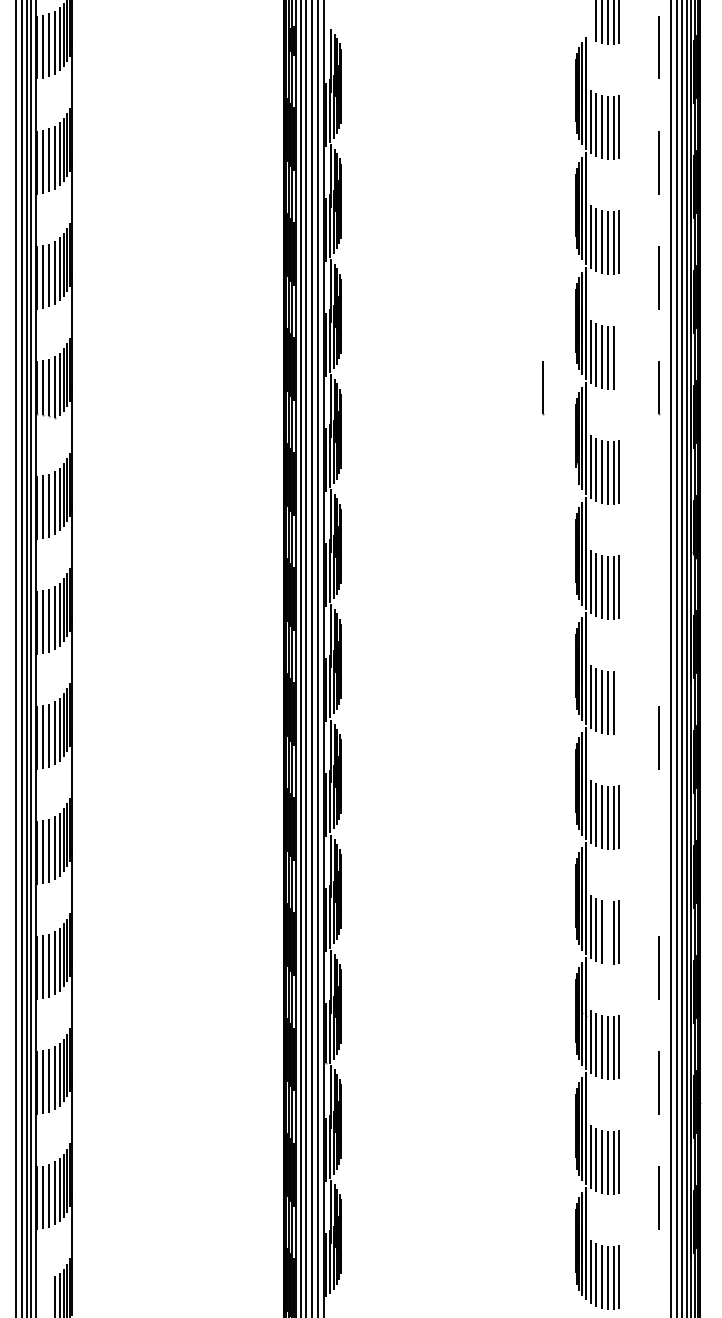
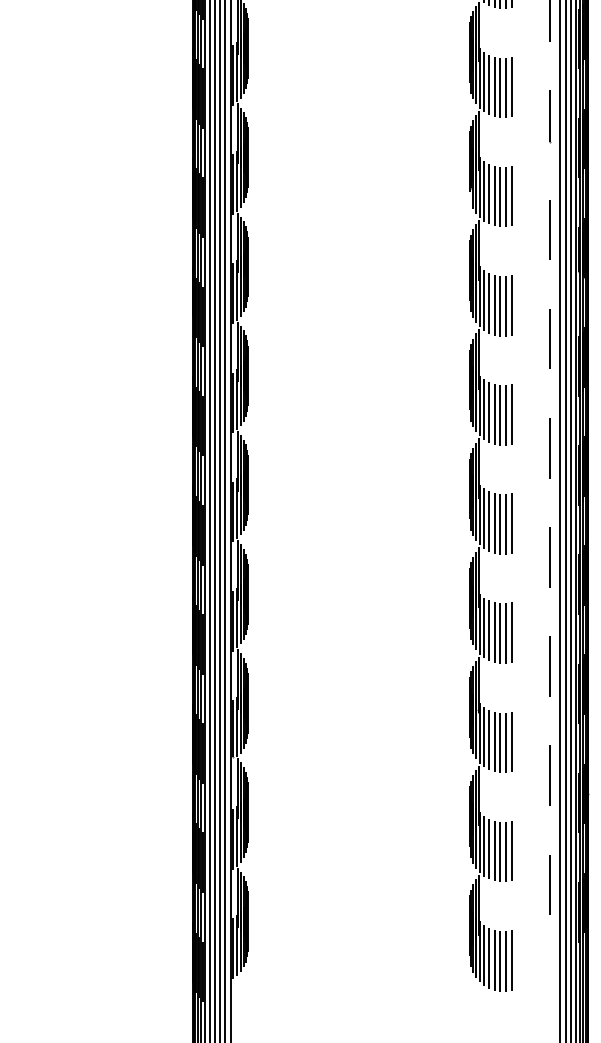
line: (619, 356) -> (511, 86), added
line: (543, 388) -> (439, 116), removed
line: (659, 507) -> (549, 229), added
line: (658, 622) -> (548, 338), added
line: (619, 702) -> (511, 414), added
line: (658, 852) -> (548, 557), added
line: (607, 933) -> (500, 633), added

